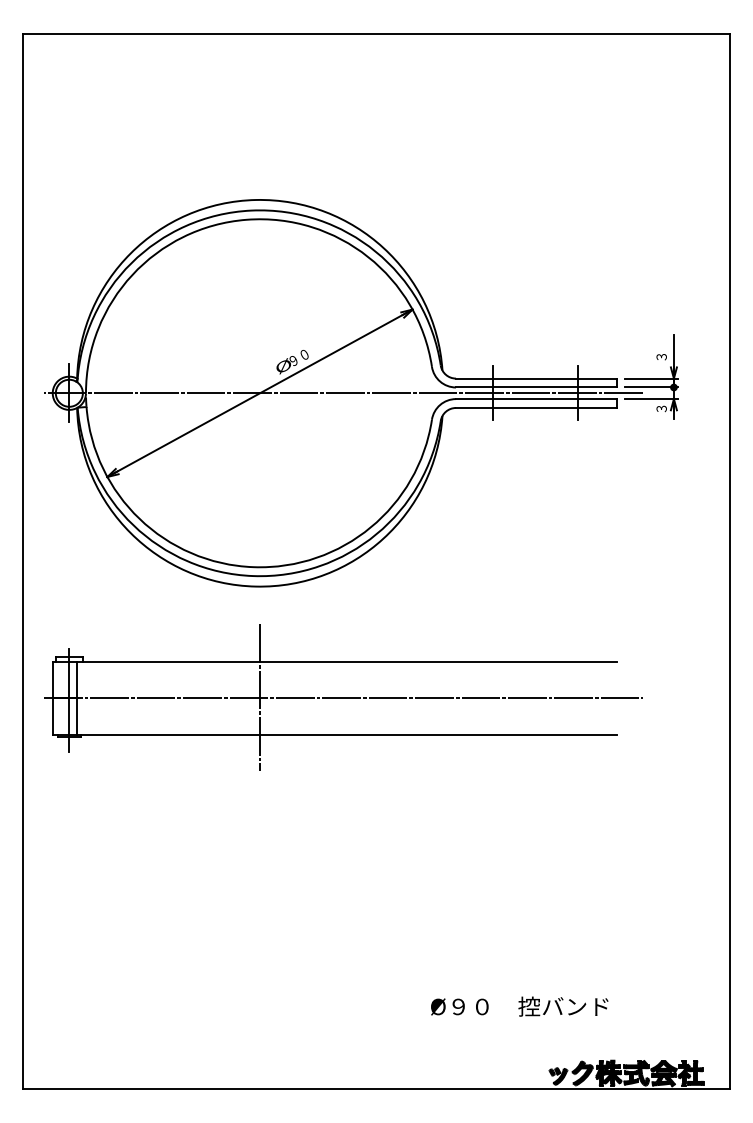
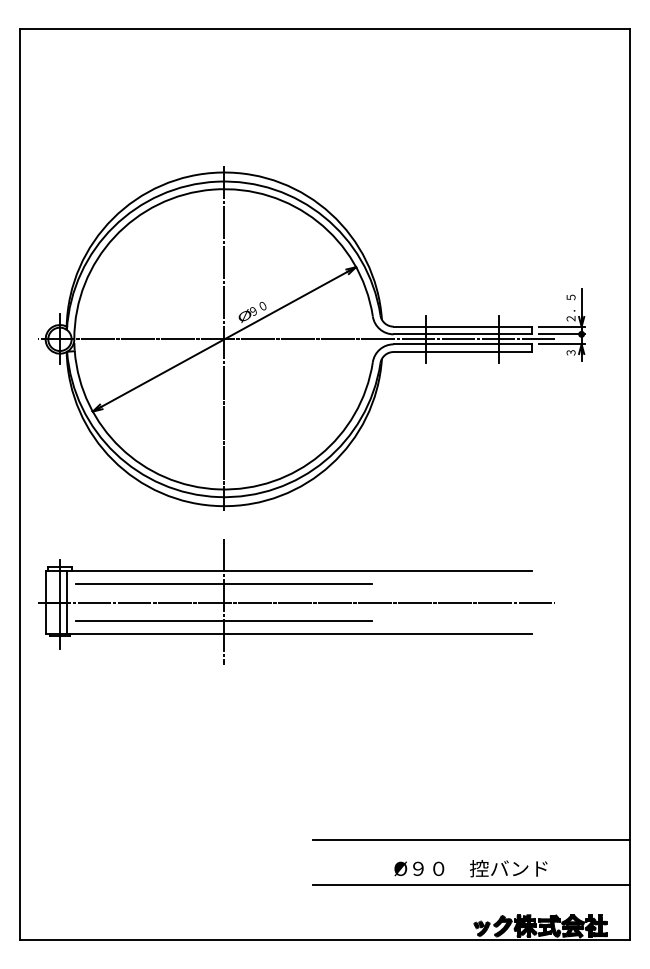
text: (661, 356) -> (570, 307), ３ -> ２．５
line: (259, 392) -> (224, 338), added
line: (259, 677) -> (224, 584), added
line: (259, 719) -> (224, 620), added
line: (546, 973) -> (471, 840), added
text: (519, 1006) -> (470, 868), moved
line: (546, 1025) -> (471, 884), added

